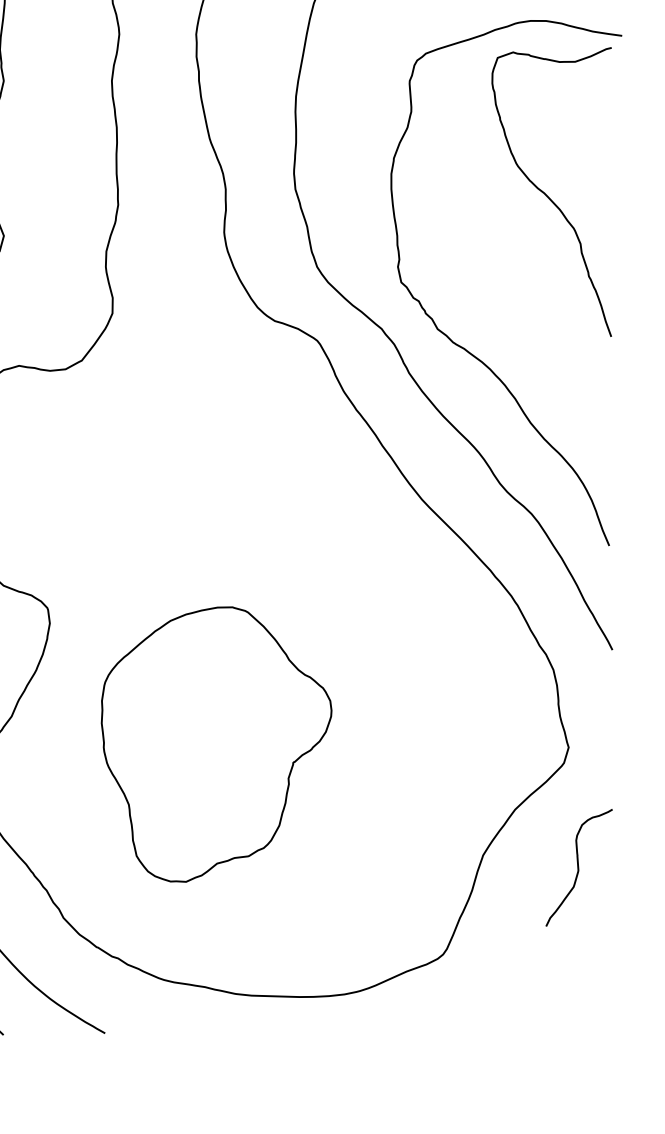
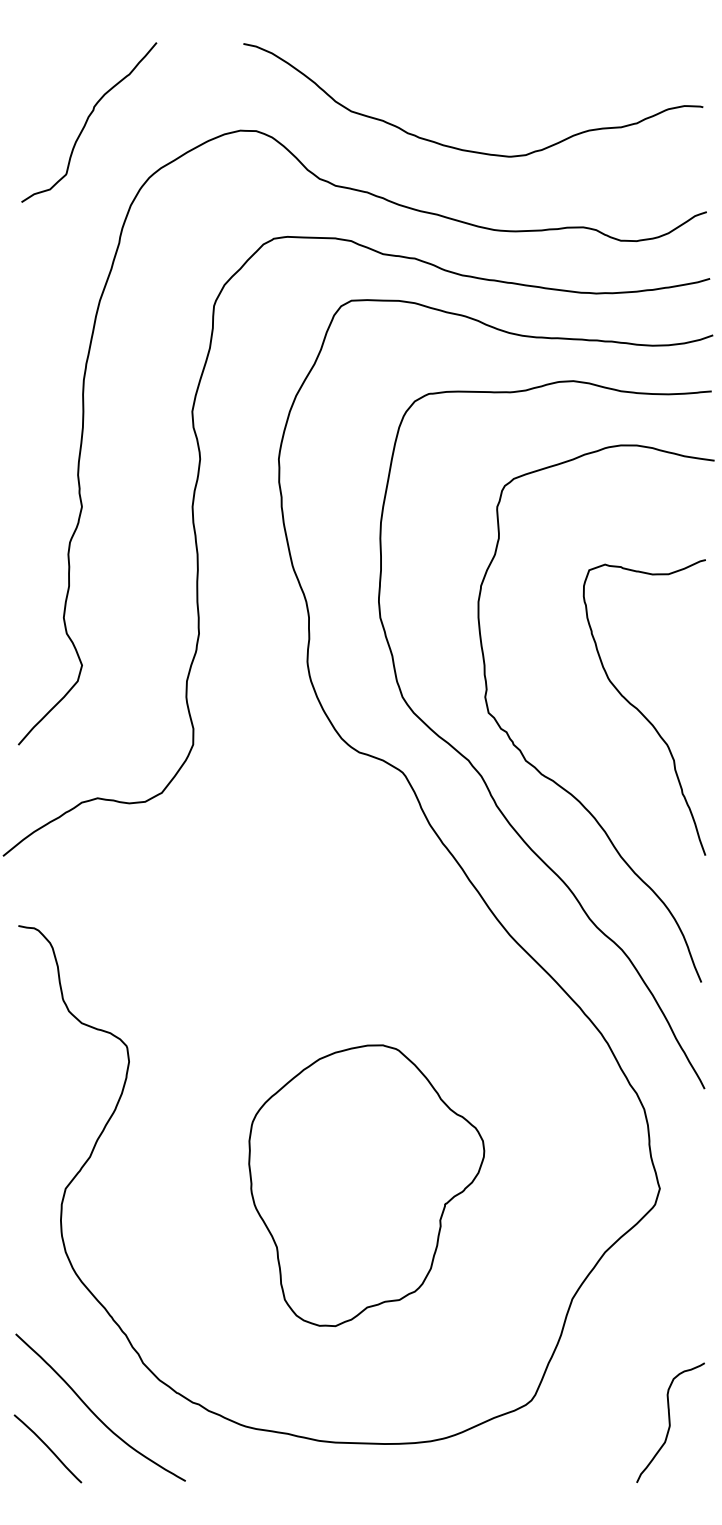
curve: (547, 194) -> (640, 710), moved
part: (216, 744) -> (366, 1185), moved
curve: (579, 867) -> (670, 1422), moved

